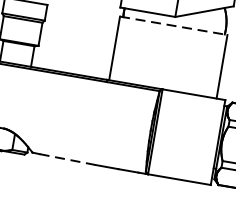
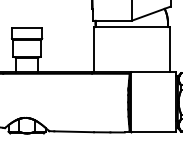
line: (174, 26) -> (132, 27), dashed -> solid
line: (68, 159) -> (74, 131), dashed -> solid

